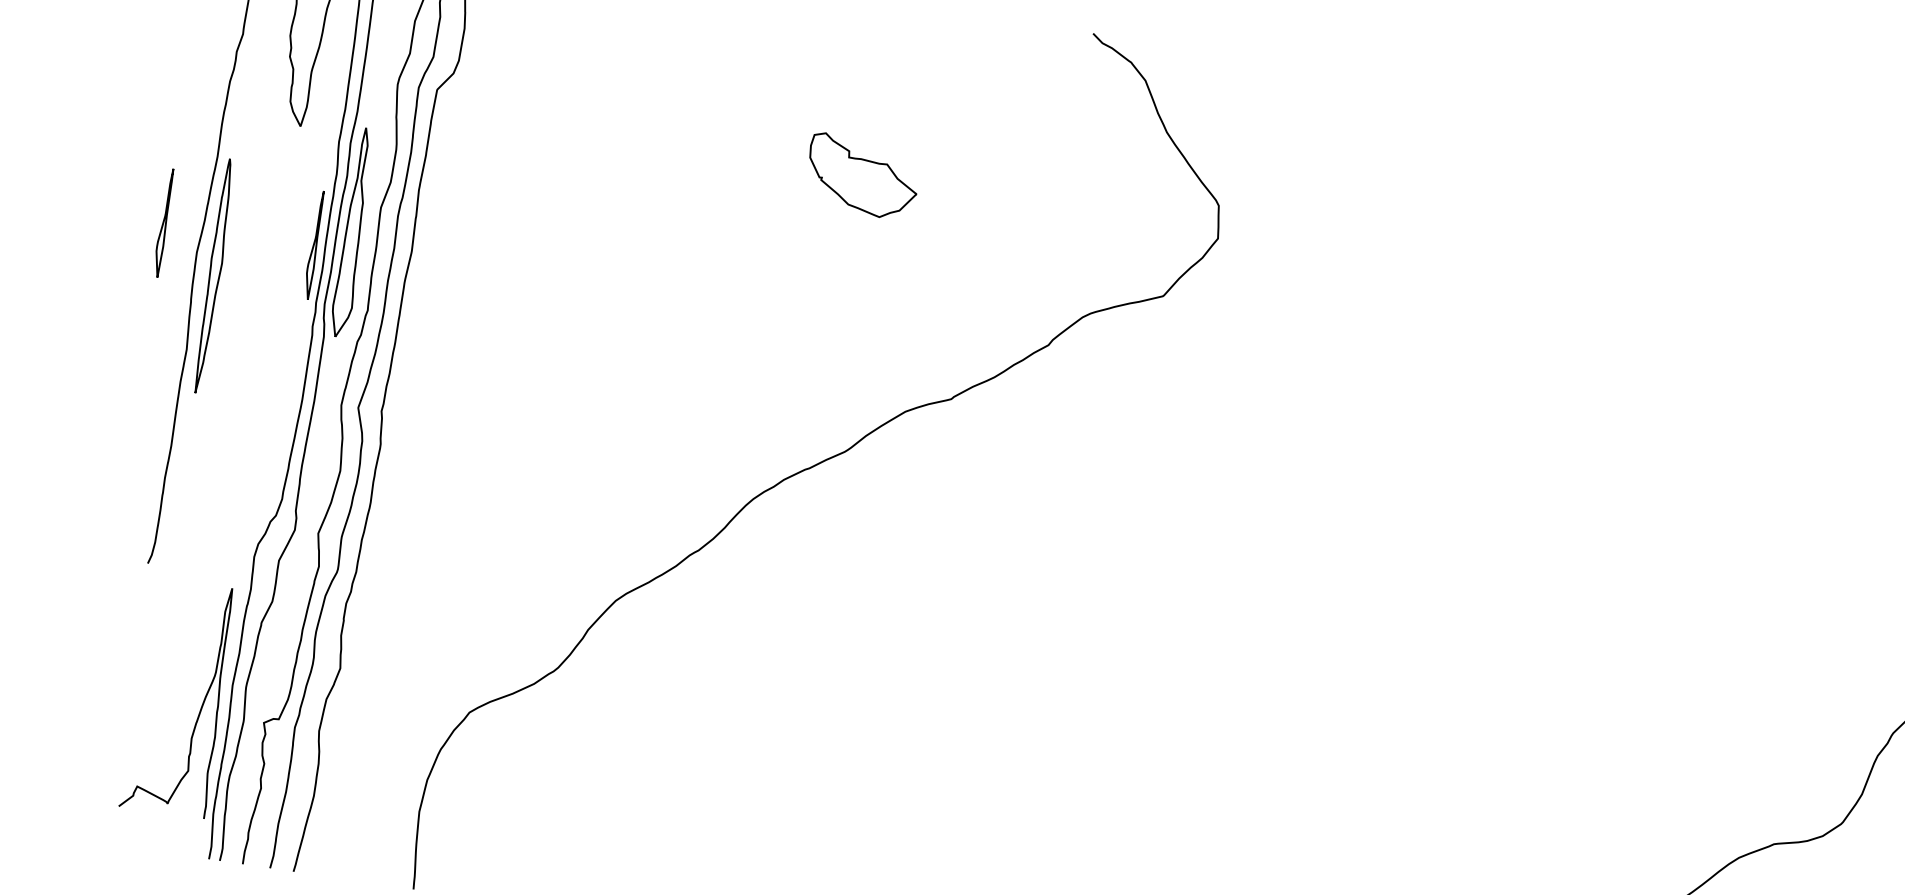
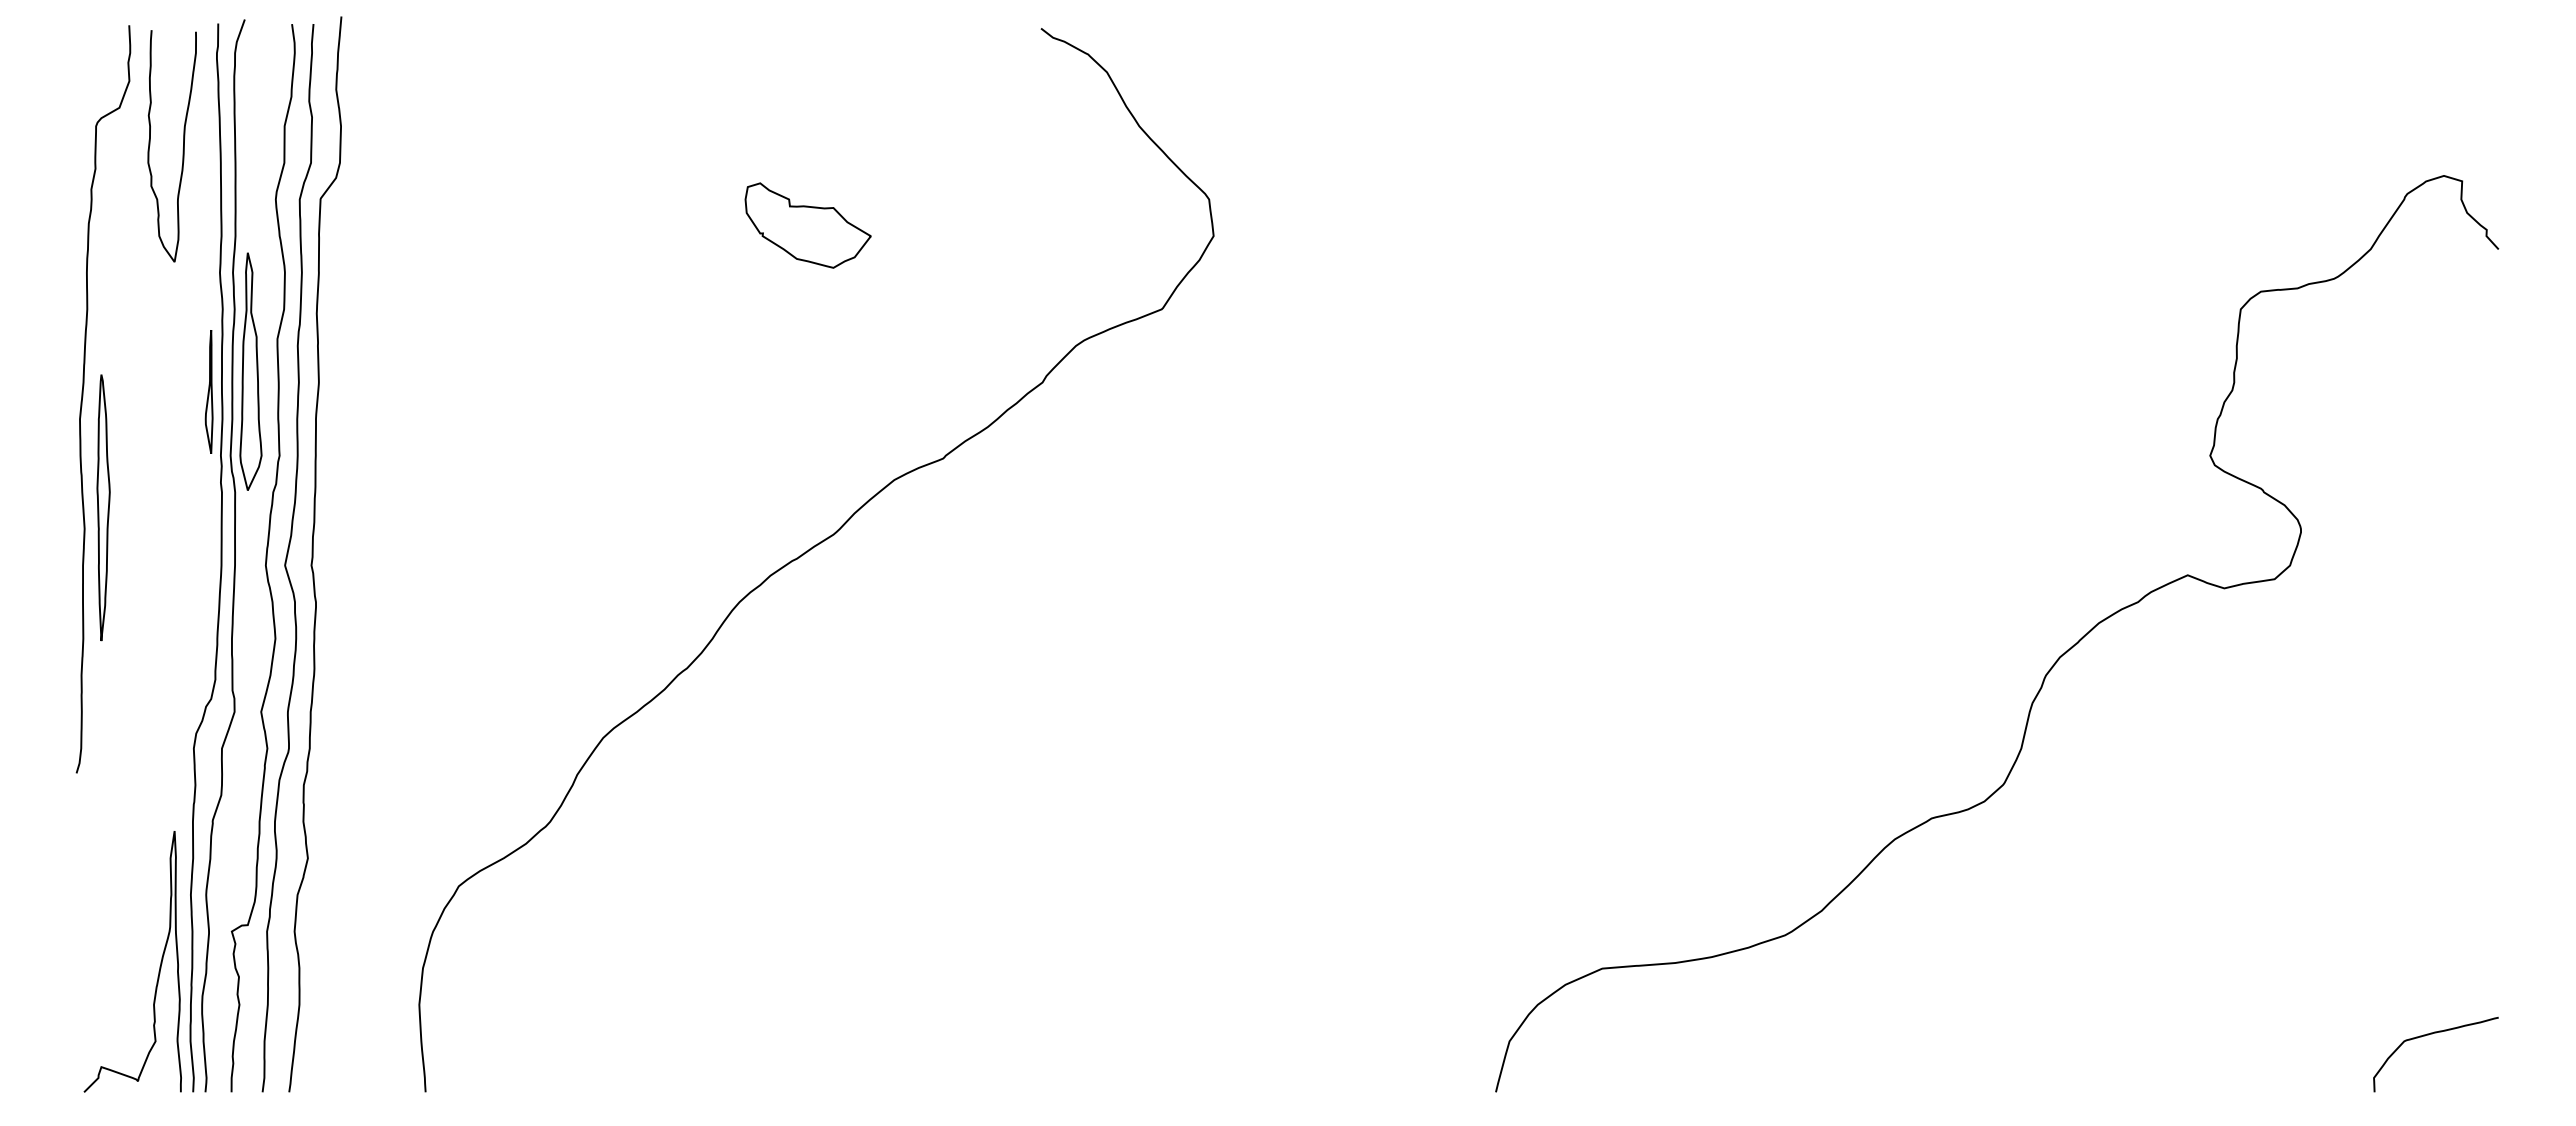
part: (163, 222) -> (37, 391), removed
part: (214, 275) -> (103, 507), moved
curve: (201, 705) -> (159, 966), moved

